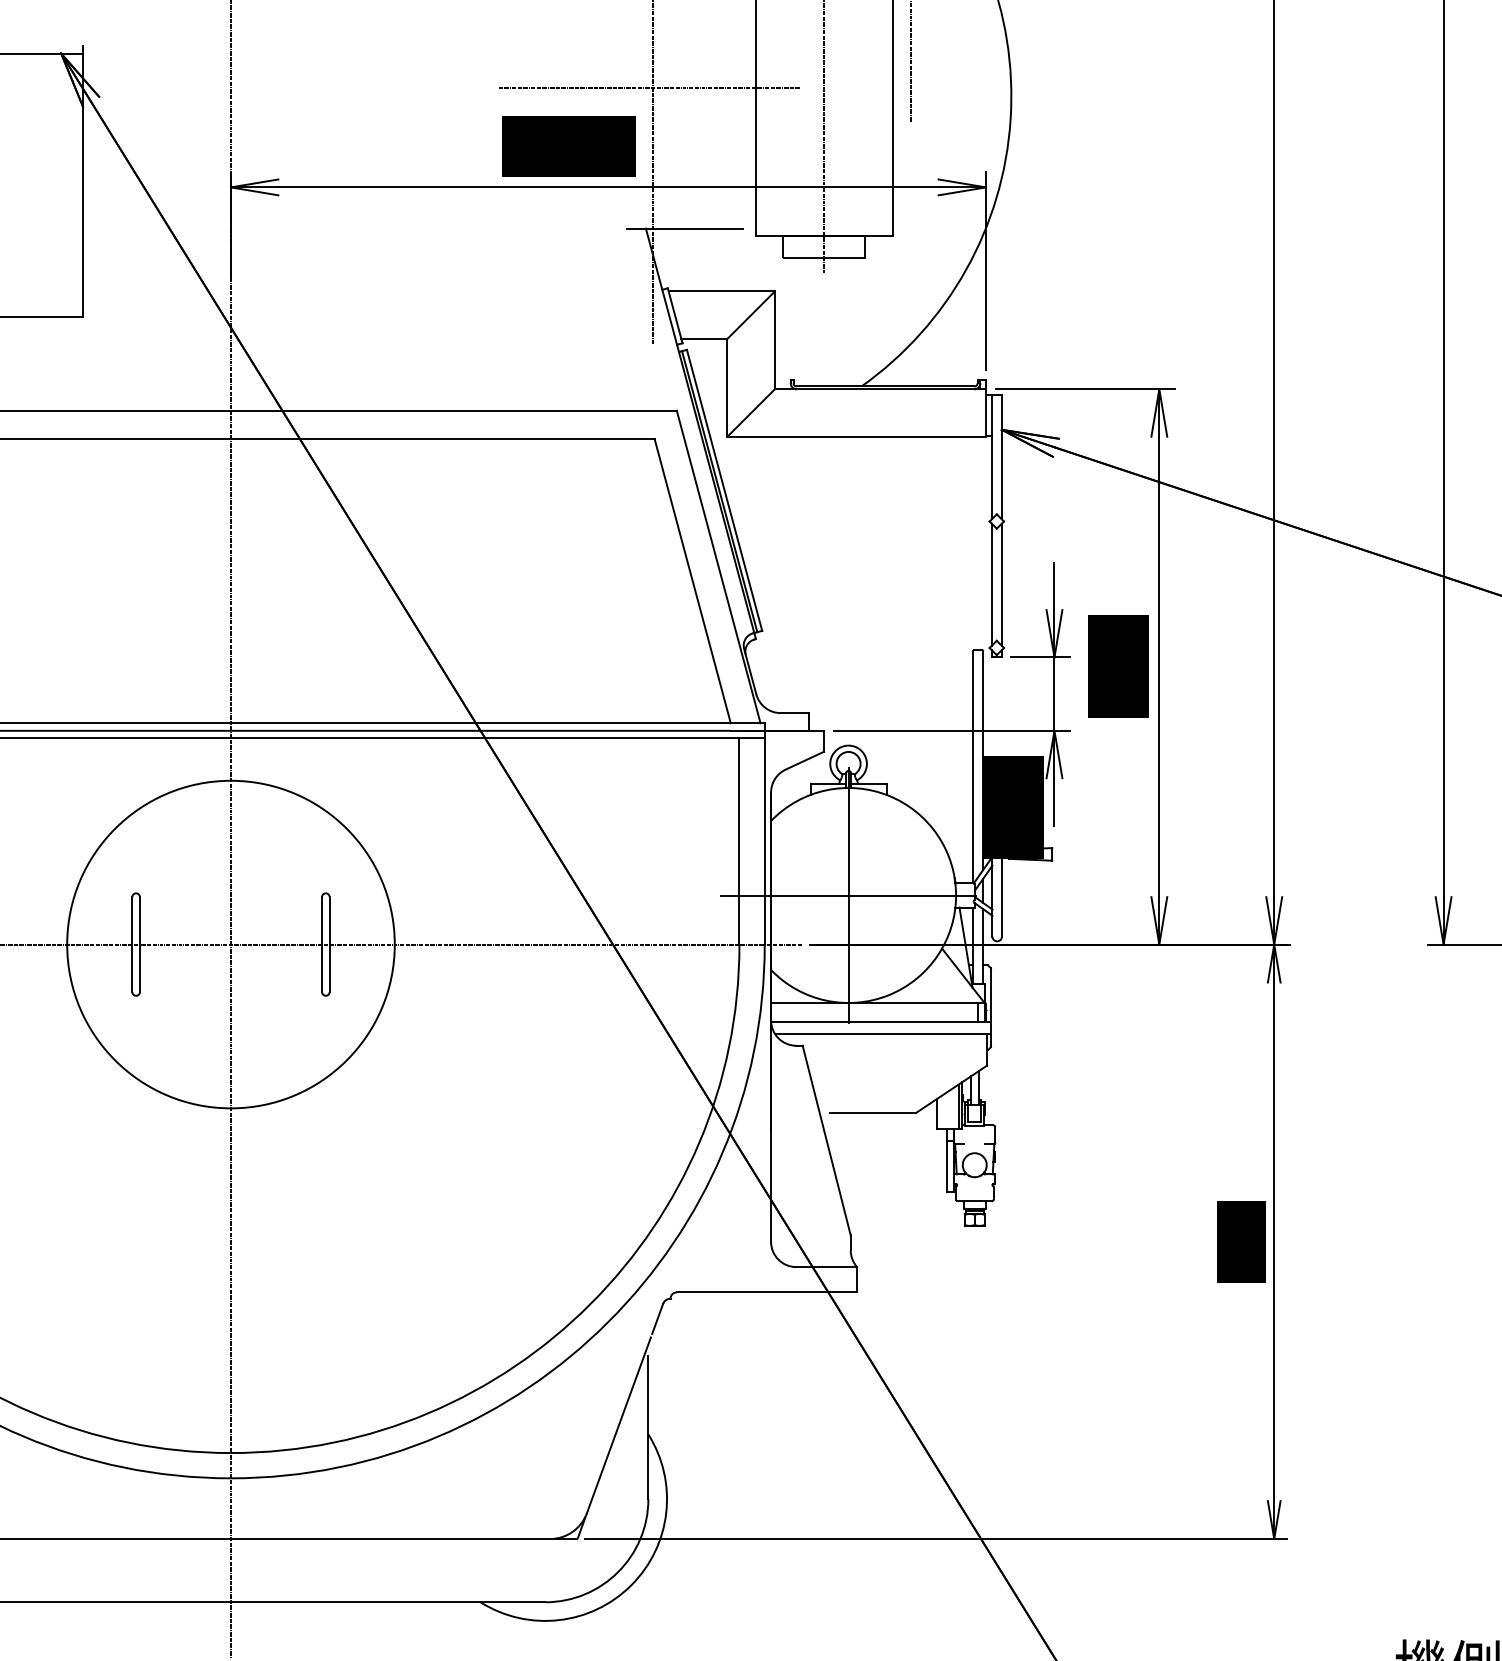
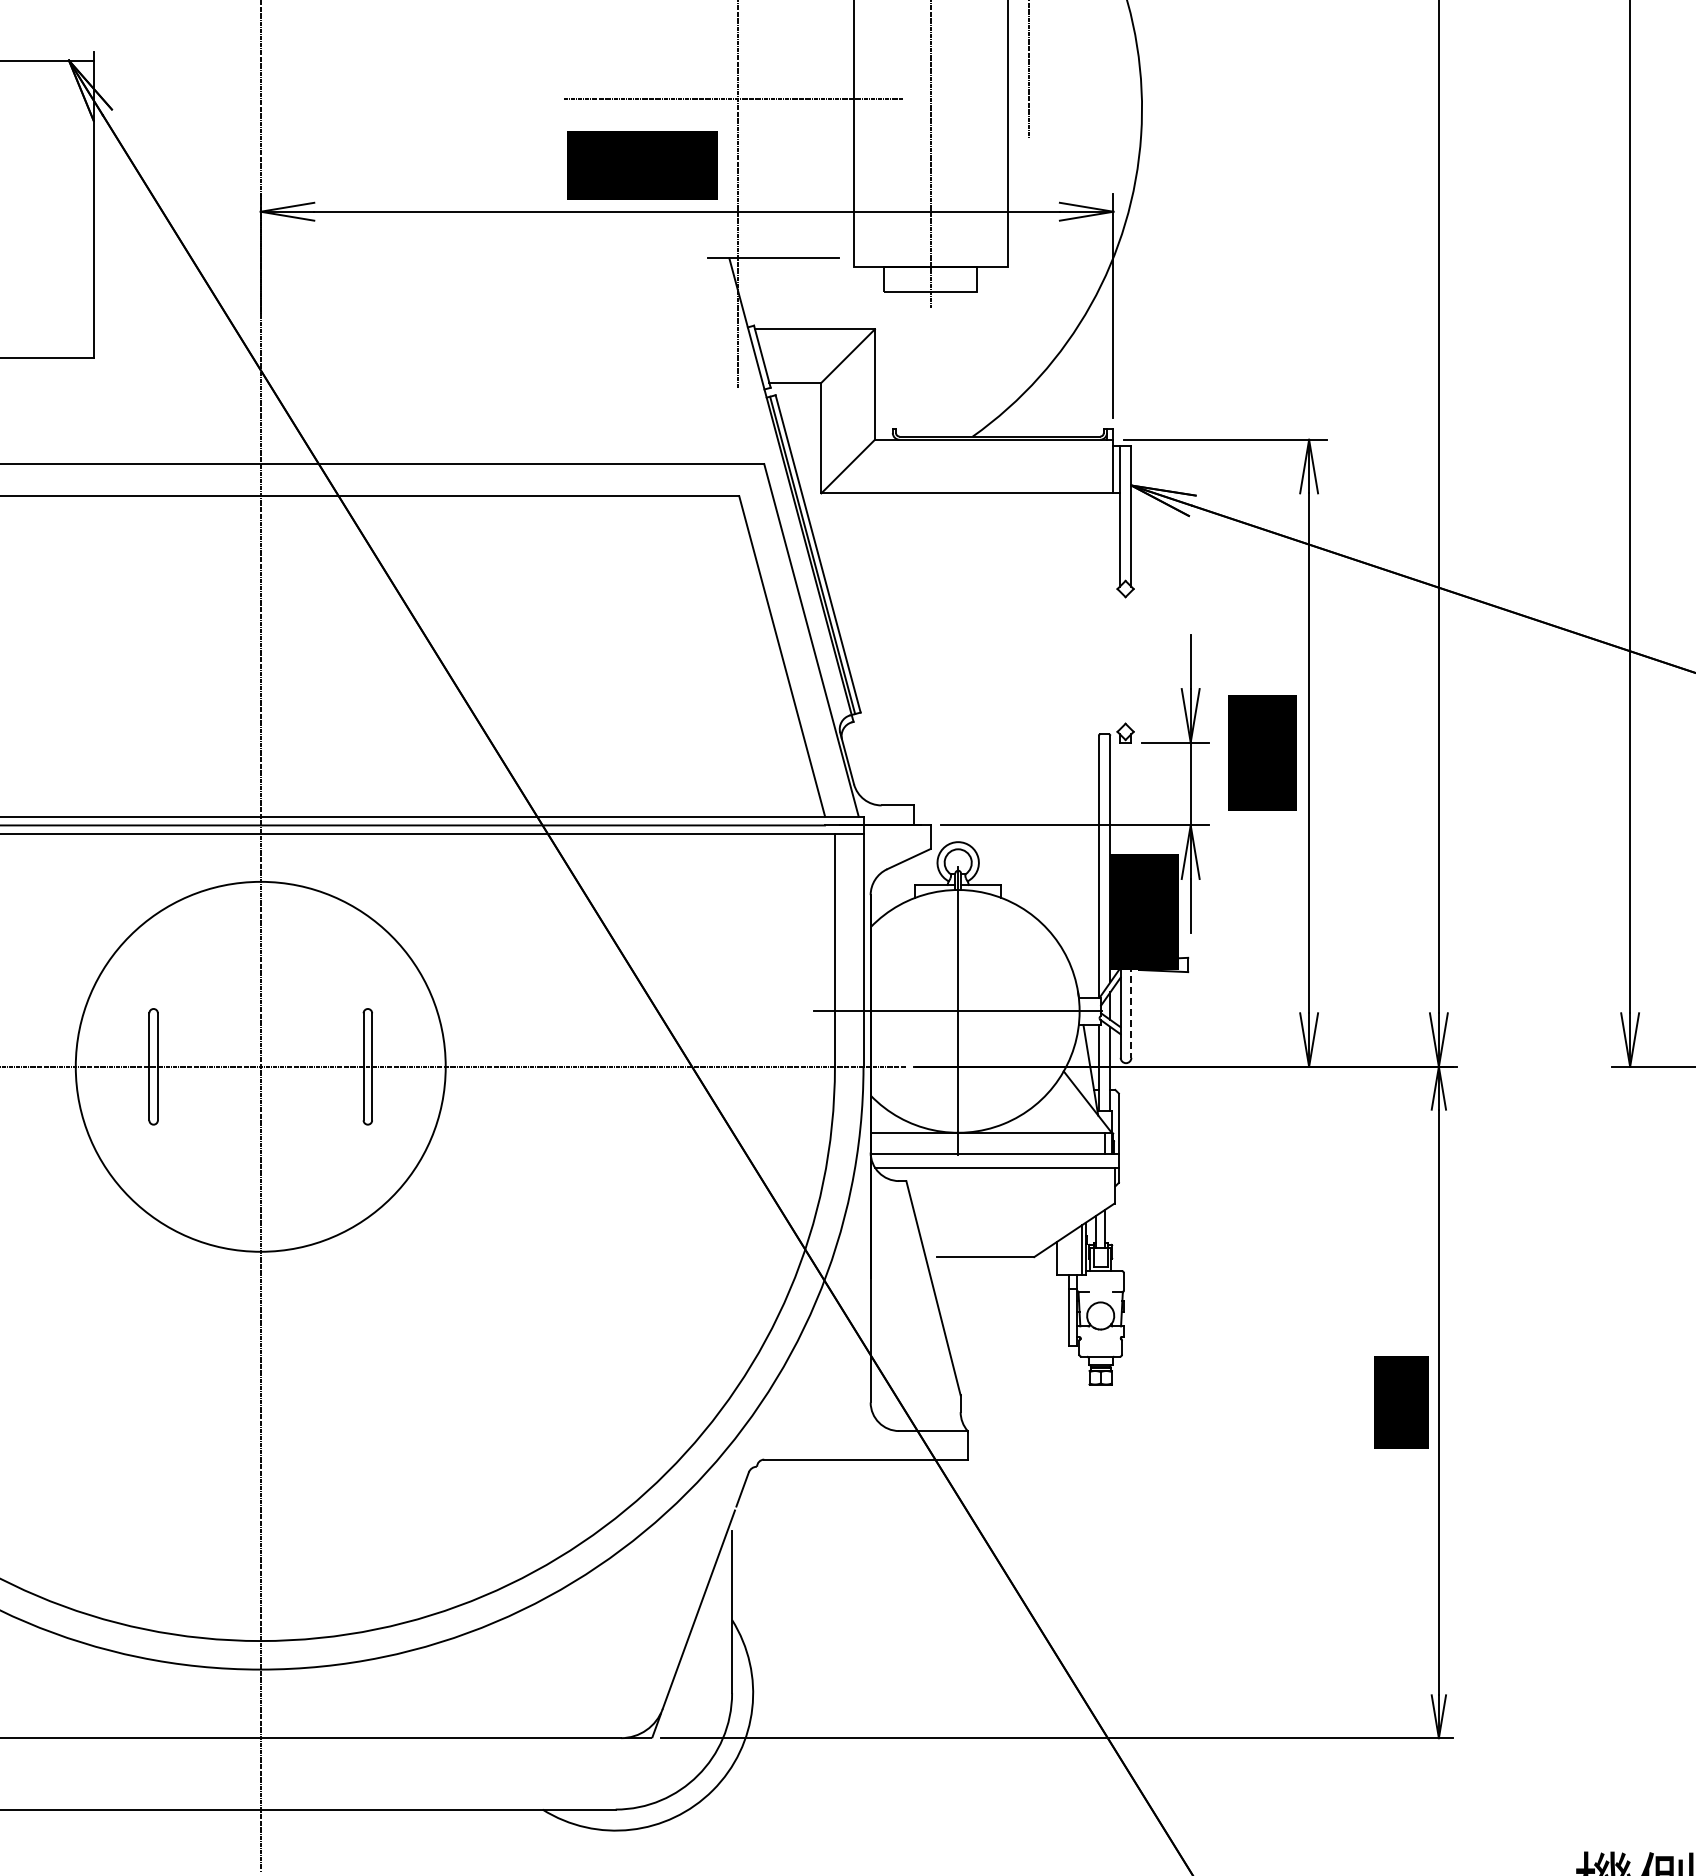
line: (991, 584) -> (1119, 660), removed
line: (1002, 584) -> (1131, 660), removed
line: (1002, 896) -> (1131, 1012), solid -> dashed

